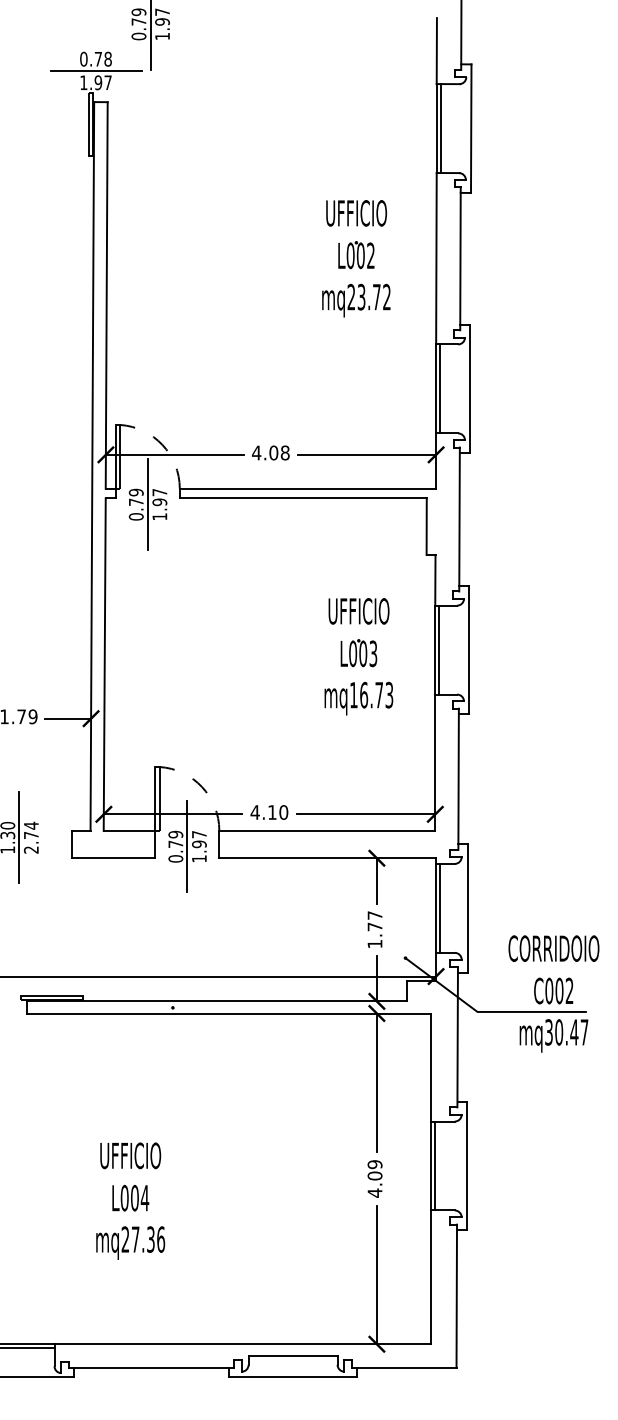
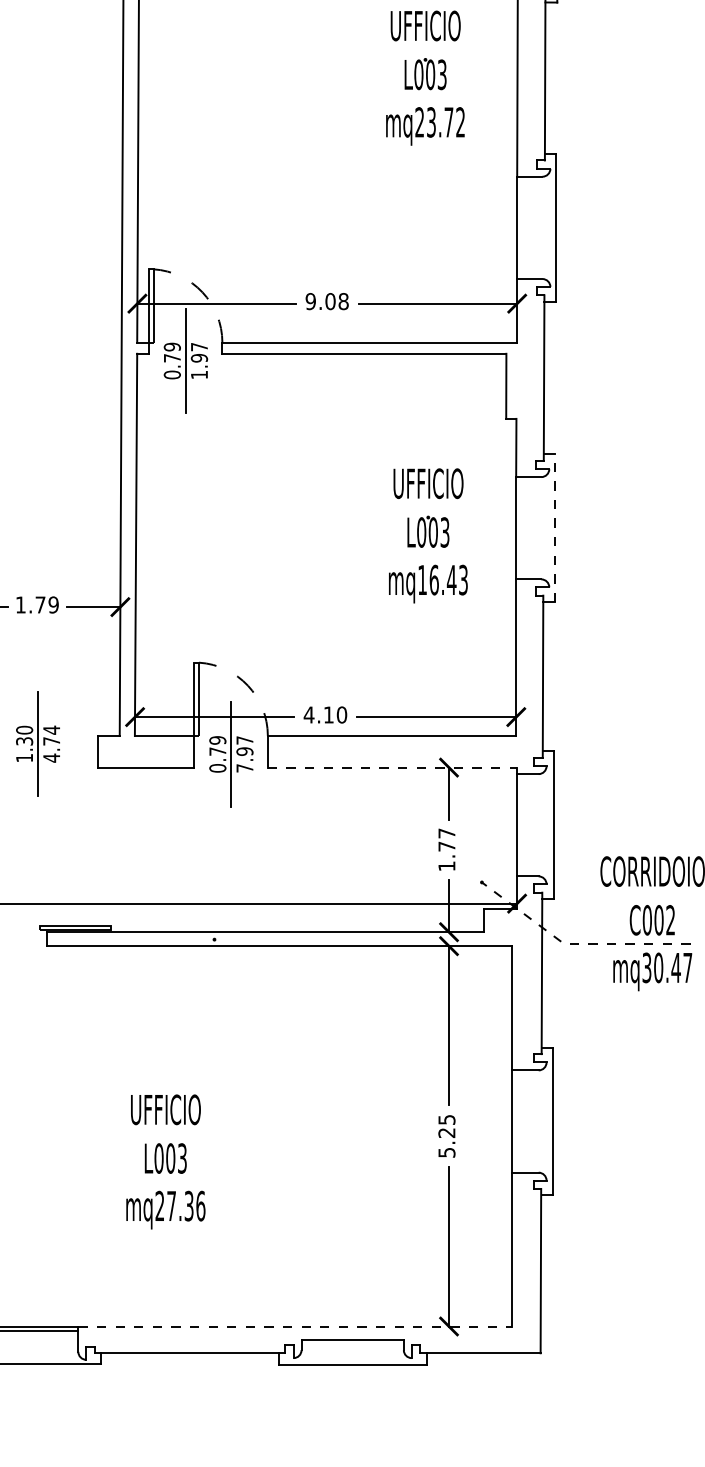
text: (370, 256) -> (441, 75), L002 -> L003
line: (440, 388) -> (522, 227), removed
text: (256, 452) -> (310, 300), 4.08 -> 9.08
line: (439, 649) -> (521, 527), removed
line: (469, 649) -> (555, 527), solid -> dashed
text: (379, 695) -> (452, 580), mq16.73 -> mq16.43
text: (30, 850) -> (50, 758), 2.74 -> 4.74
text: (199, 858) -> (245, 767), 1.97 -> 7.97
line: (328, 858) -> (393, 767), solid -> dashed
line: (440, 907) -> (522, 824), removed
line: (486, 1011) -> (575, 943), solid -> dashed
line: (435, 1165) -> (516, 1120), removed
text: (374, 1178) -> (446, 1135), 4.09 -> 5.25
text: (144, 1197) -> (181, 1157), L004 -> L003
line: (243, 1344) -> (295, 1326), solid -> dashed

